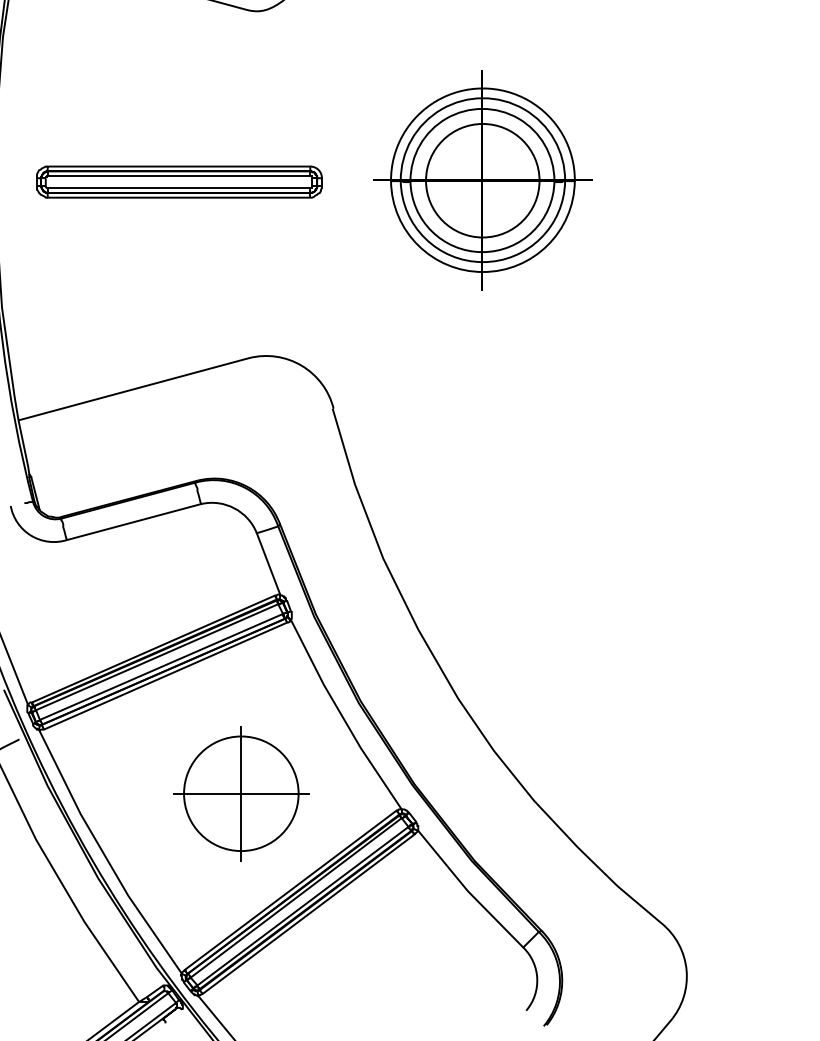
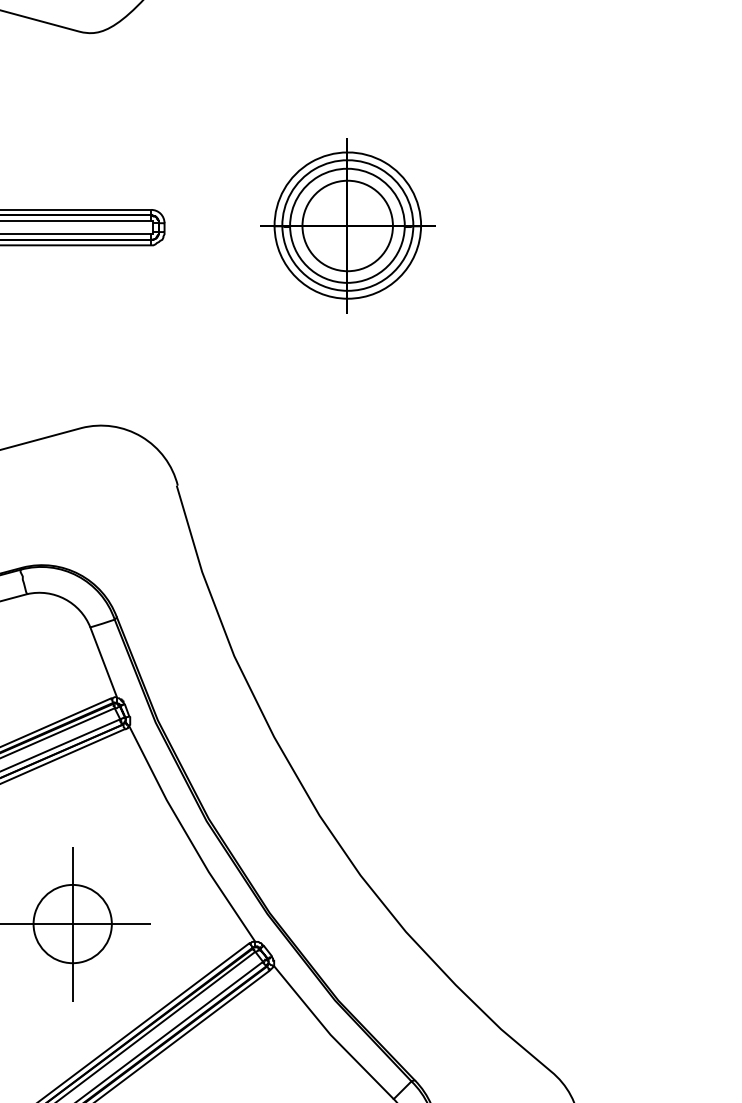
part: (482, 180) -> (347, 225), size x0.7
circle: (241, 793) -> (72, 923), size x0.6

